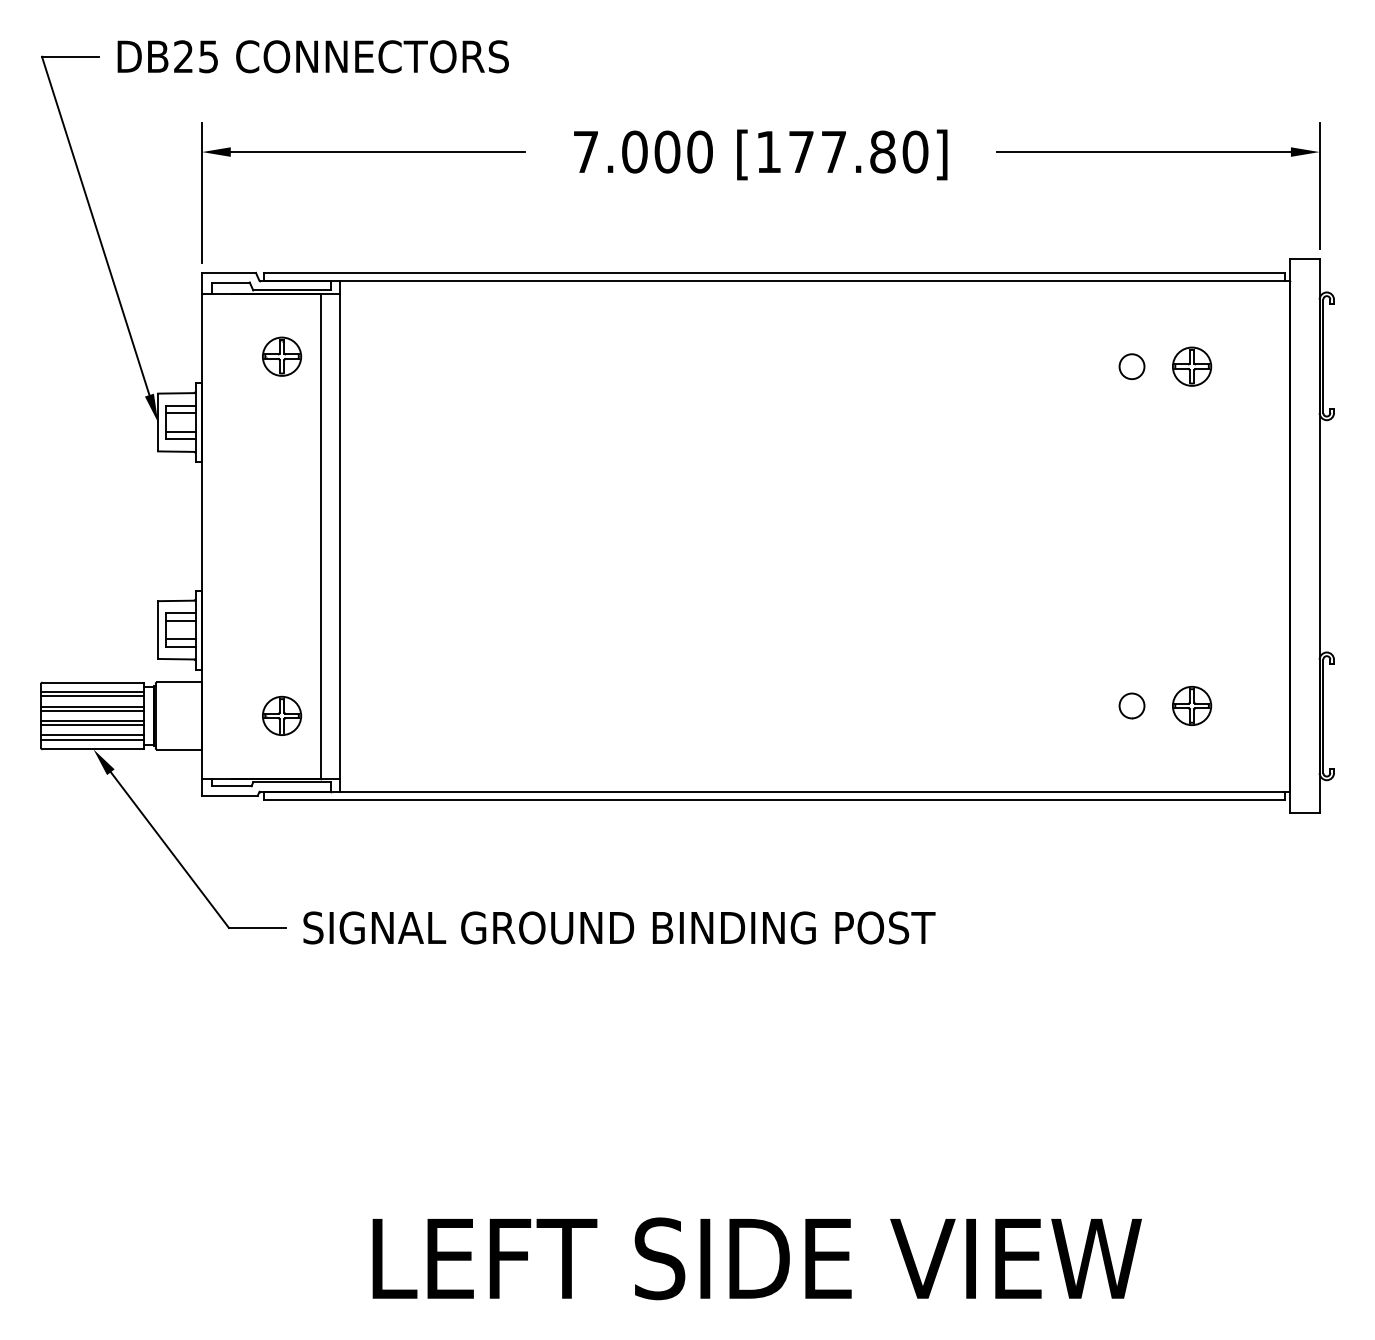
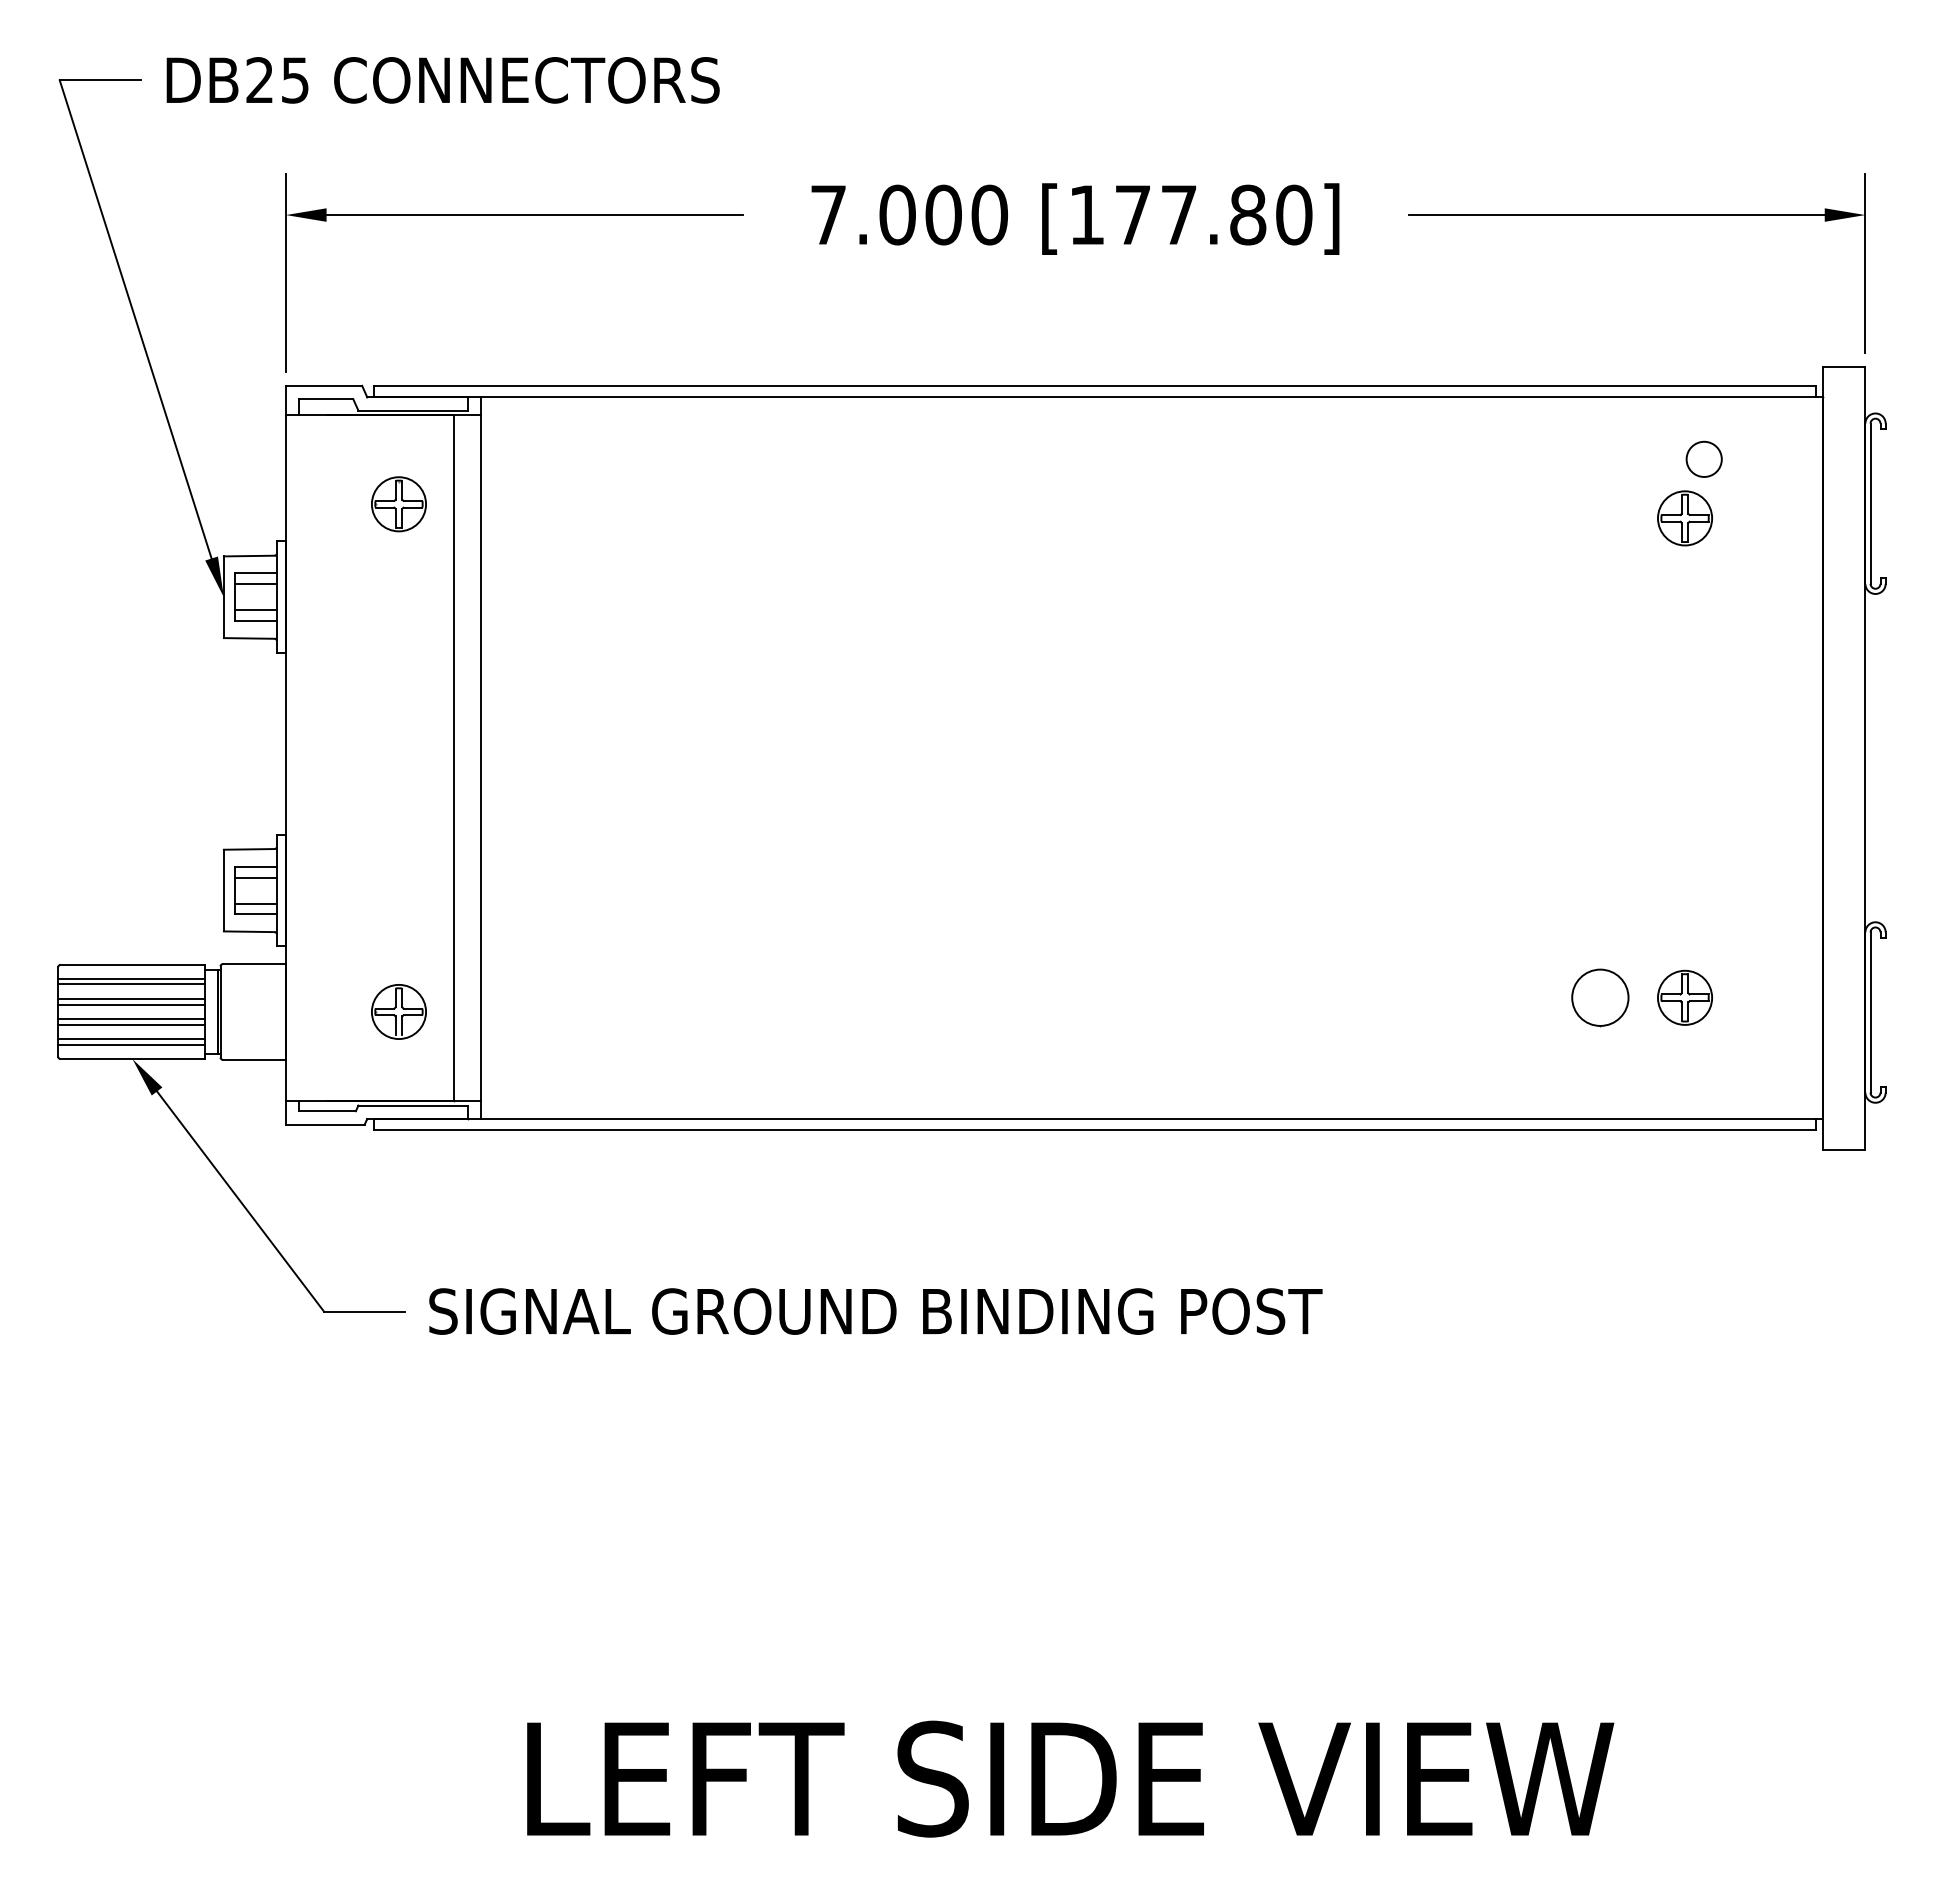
circle: (1131, 366) -> (1703, 458), moved
circle: (1131, 705) -> (1599, 997), size x1.6

